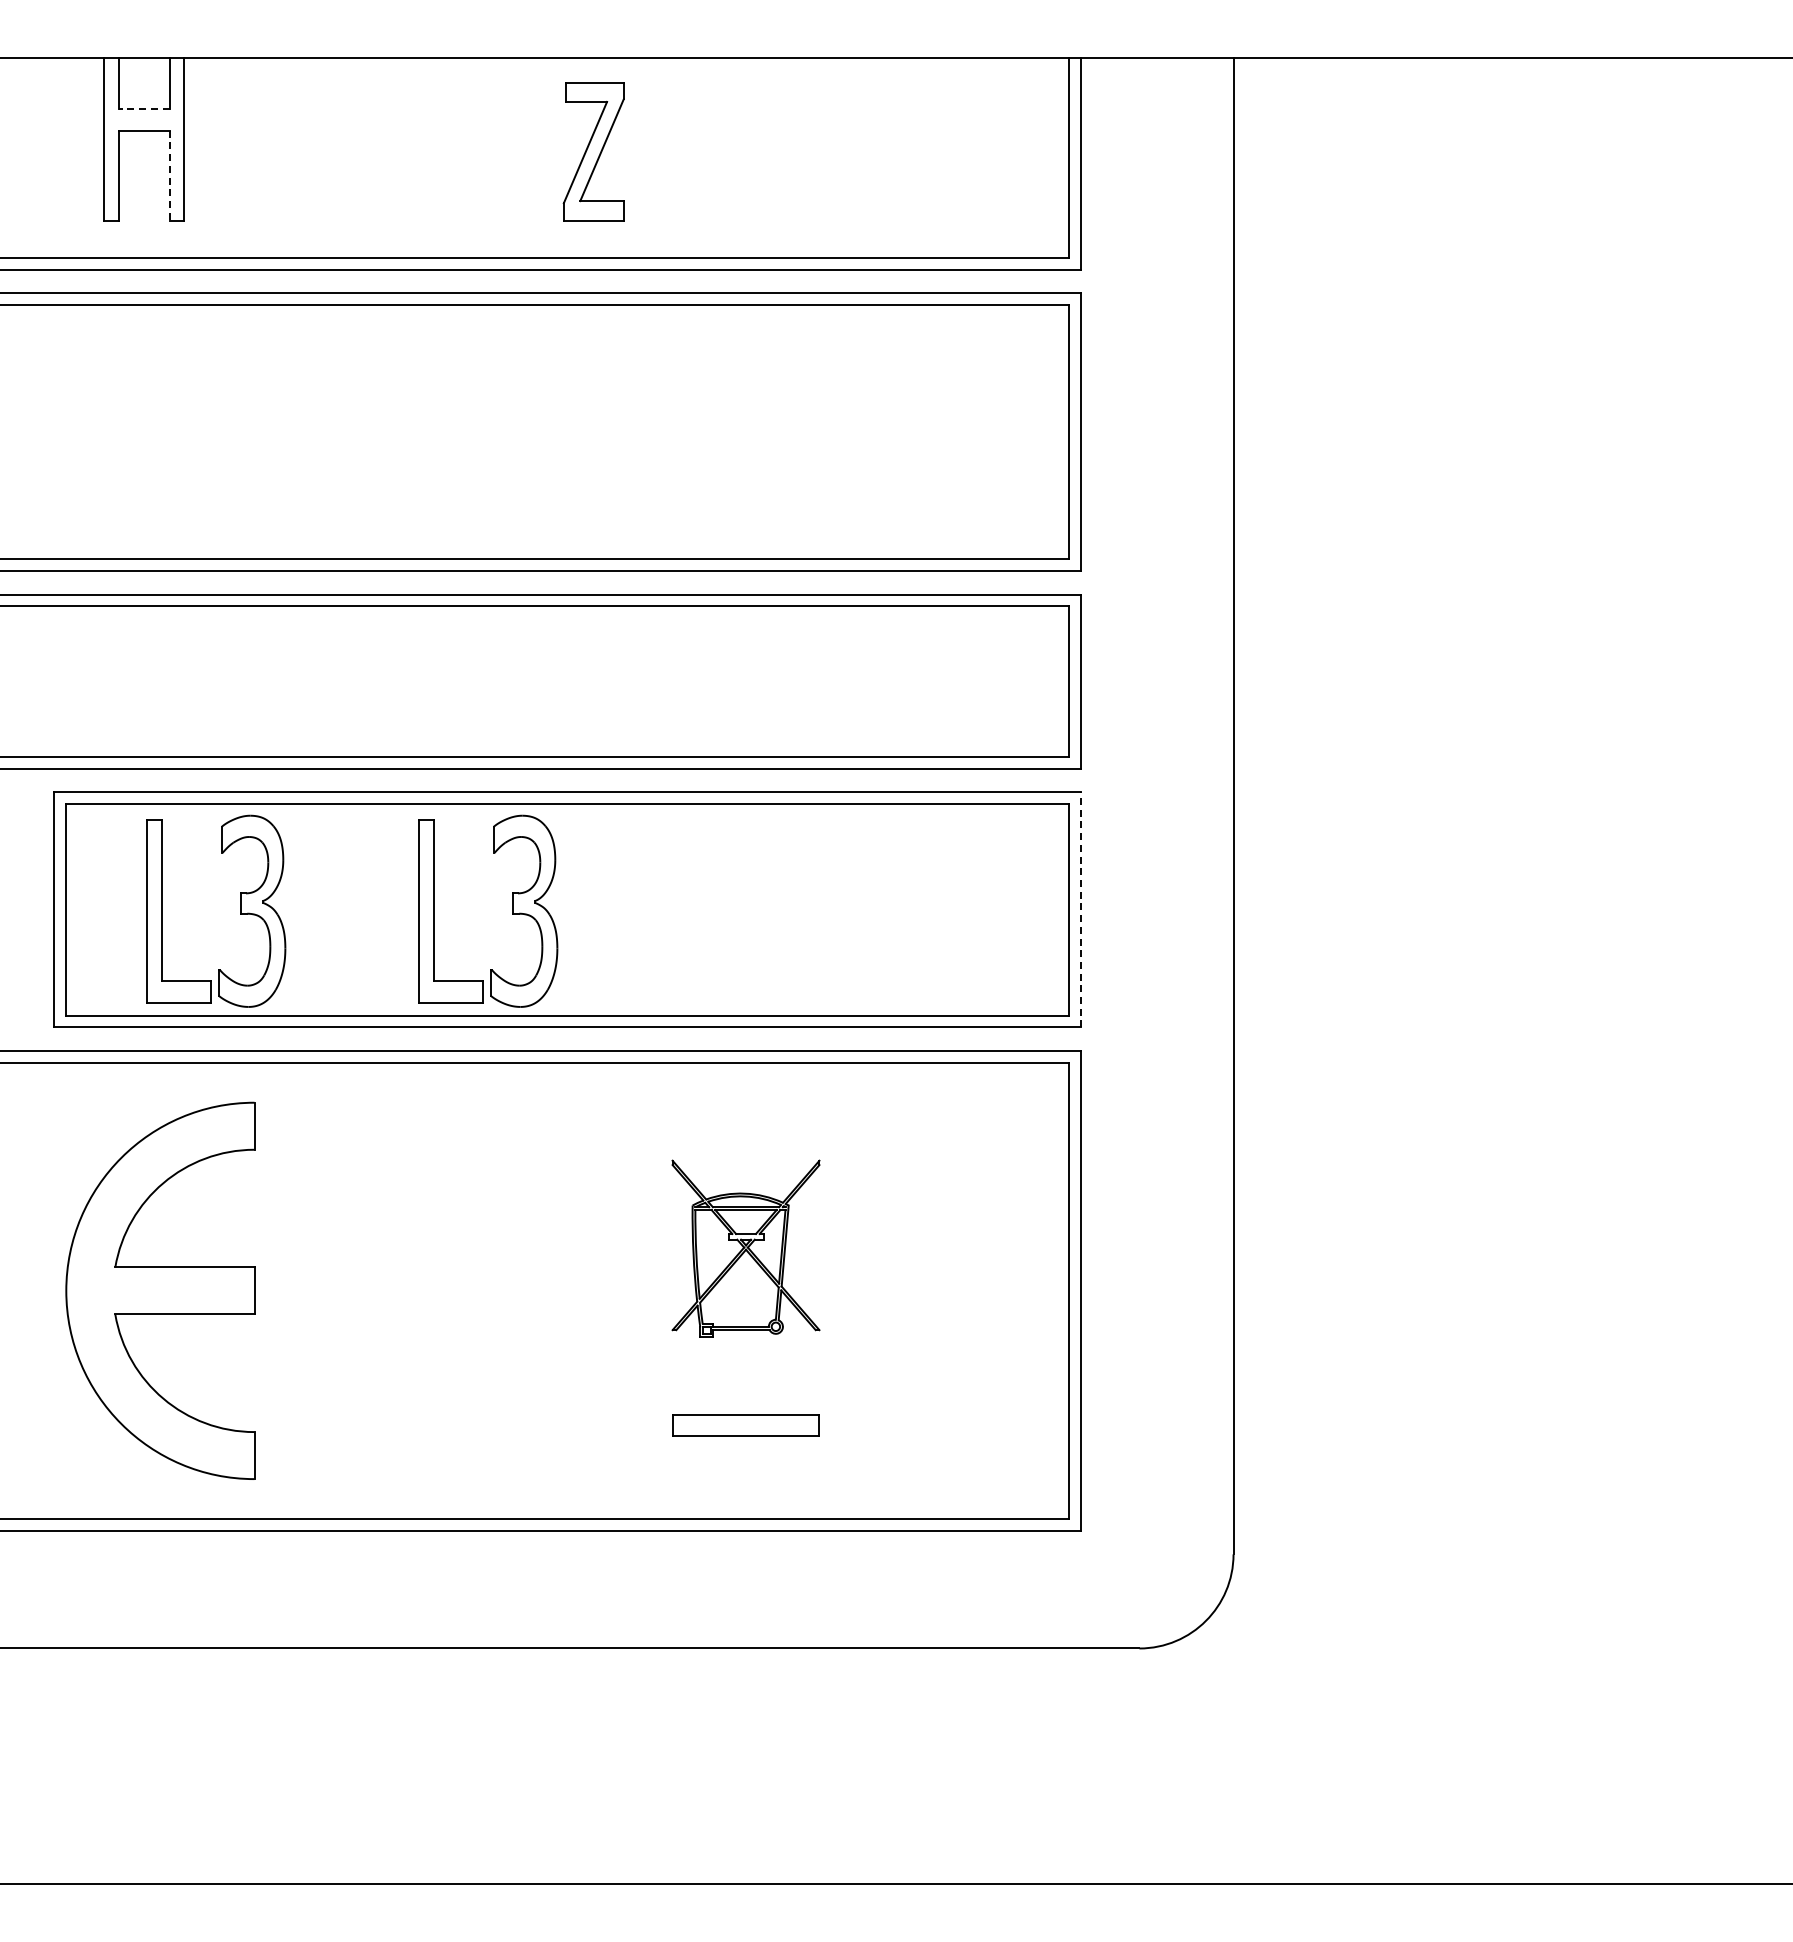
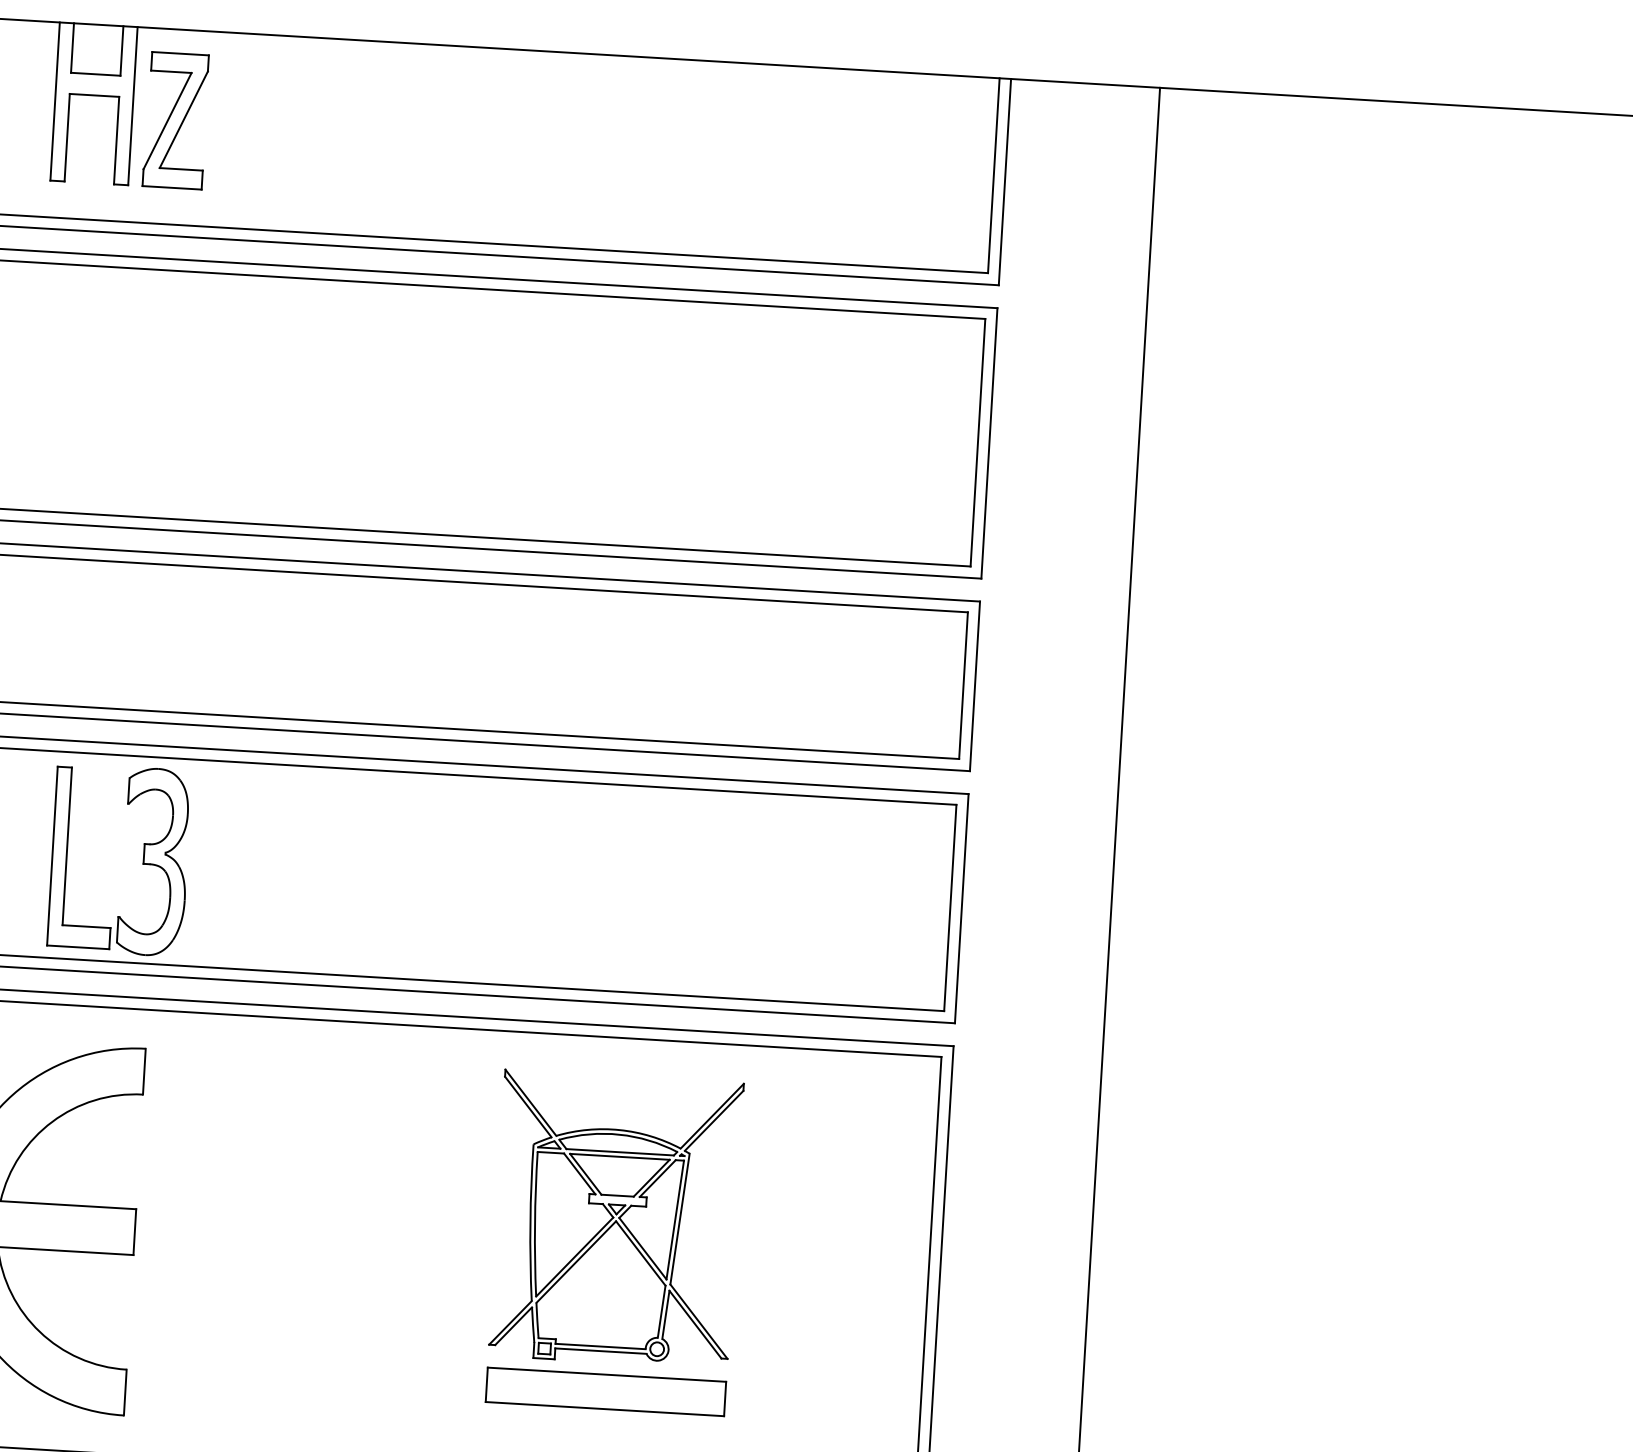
line: (143, 109) -> (95, 74), dashed -> solid
part: (593, 151) -> (175, 120), moved
line: (169, 175) -> (116, 140), dashed -> solid
line: (1080, 909) -> (961, 908), dashed -> solid
part: (512, 910) -> (408, 876), removed
part: (745, 1248) -> (615, 1219), size x1.67
part: (745, 1425) -> (605, 1391), size x1.67

